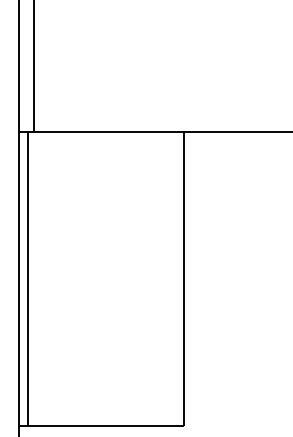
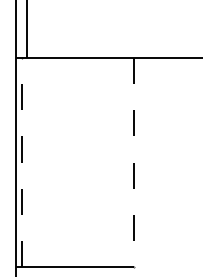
line: (27, 279) -> (22, 162), solid -> dashed
line: (183, 279) -> (133, 162), solid -> dashed

